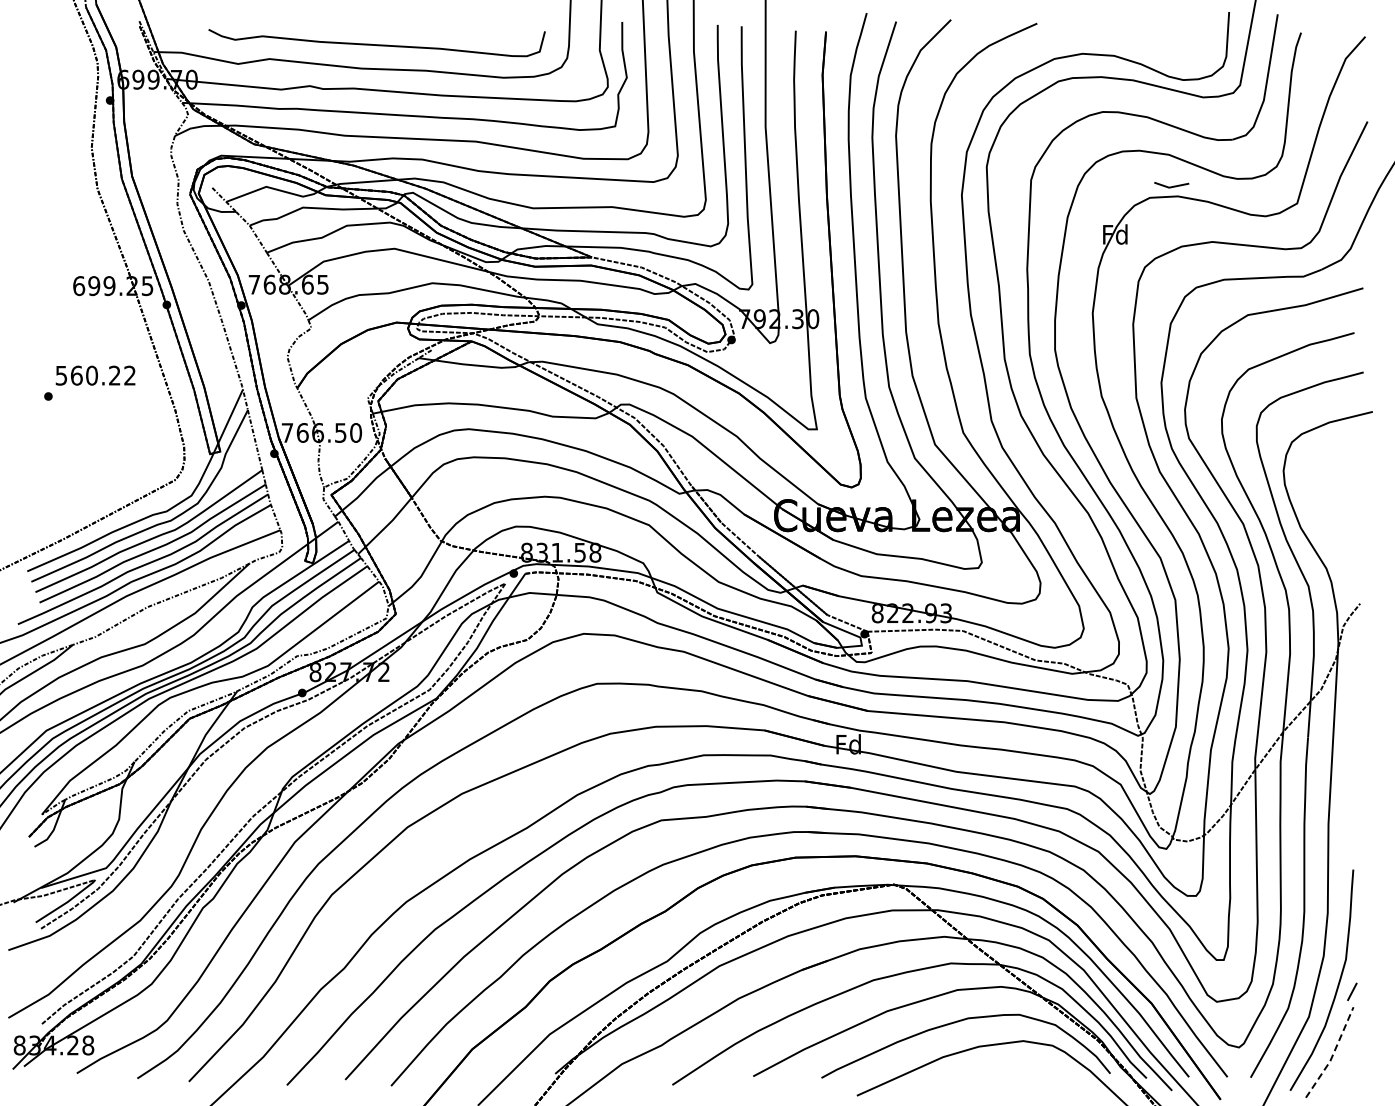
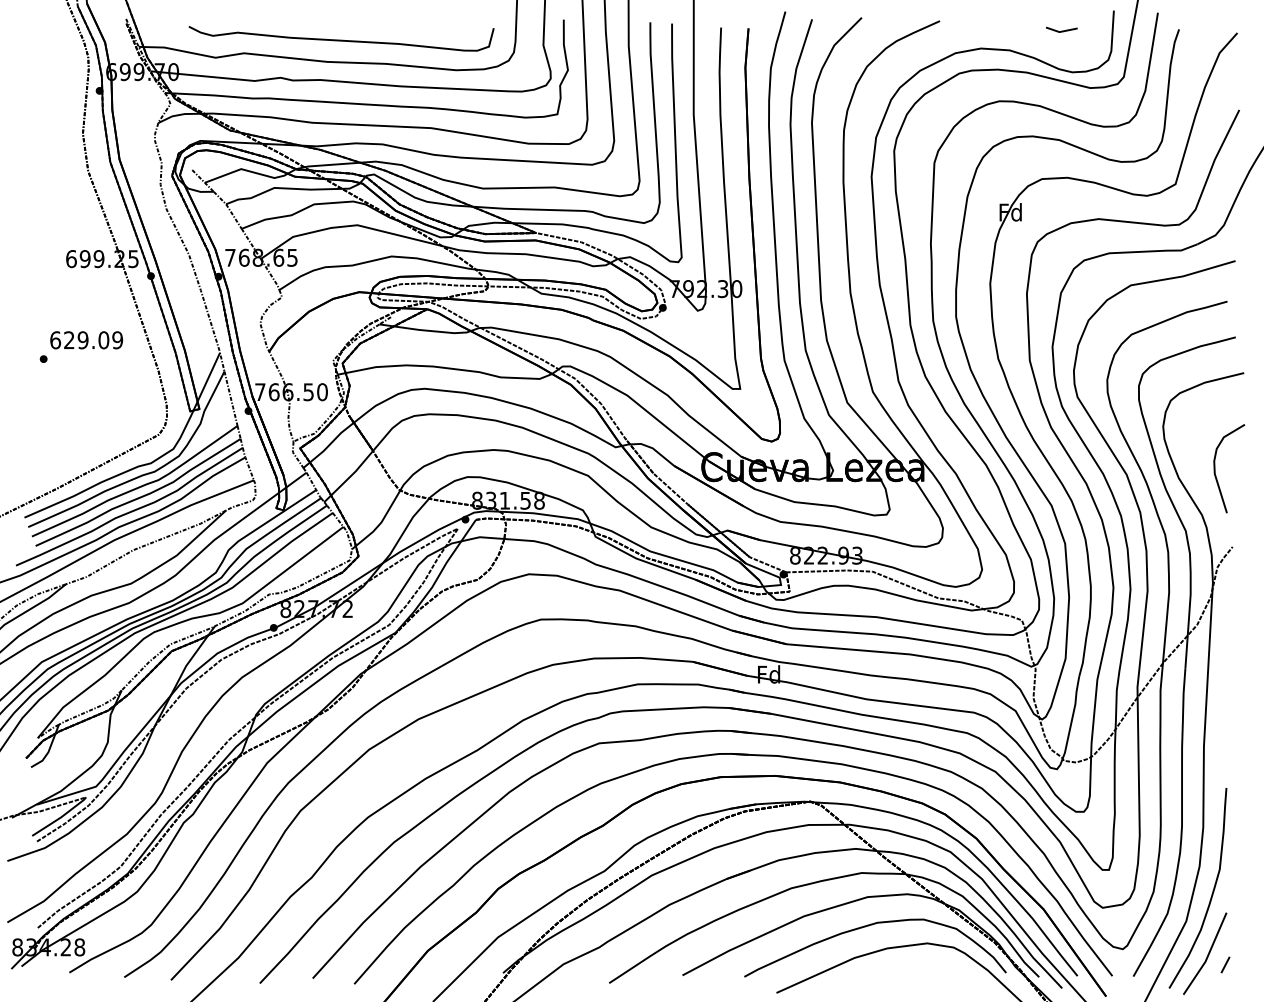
line: (1171, 186) -> (1061, 31), moved
text: (95, 375) -> (86, 340), 560.22 -> 629.09
curve: (1341, 517) -> (1215, 468), added
line: (1352, 991) -> (1225, 964), moved
line: (1333, 1054) -> (1208, 955), dashed -> solid

